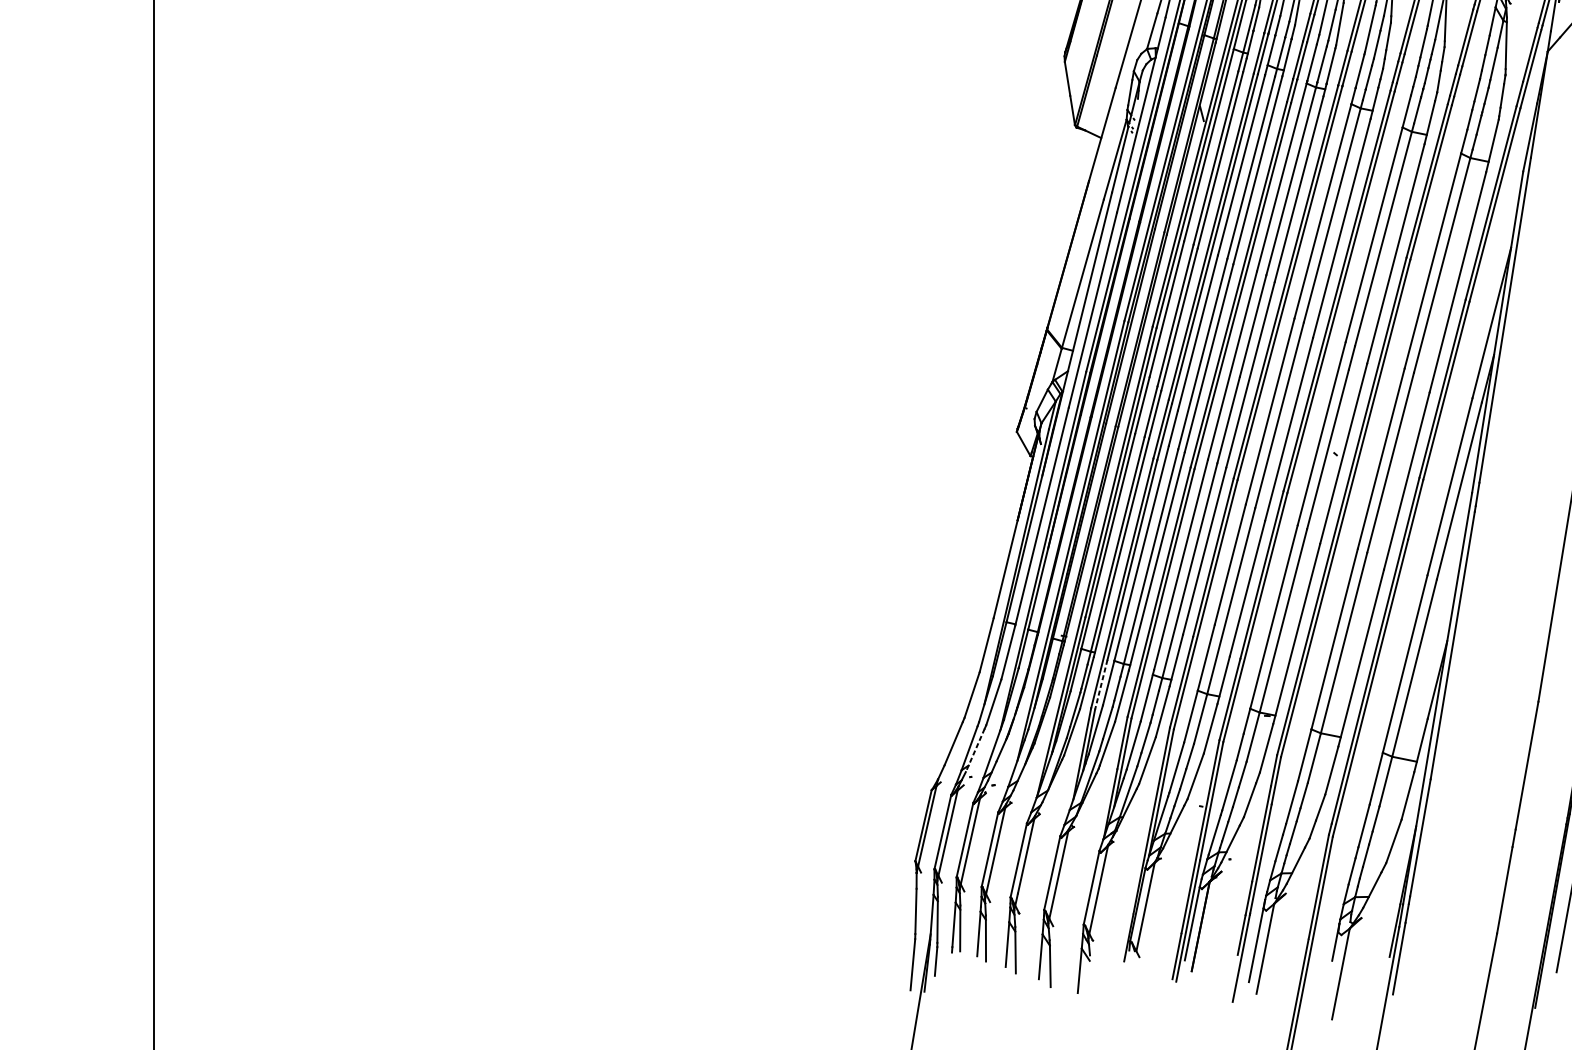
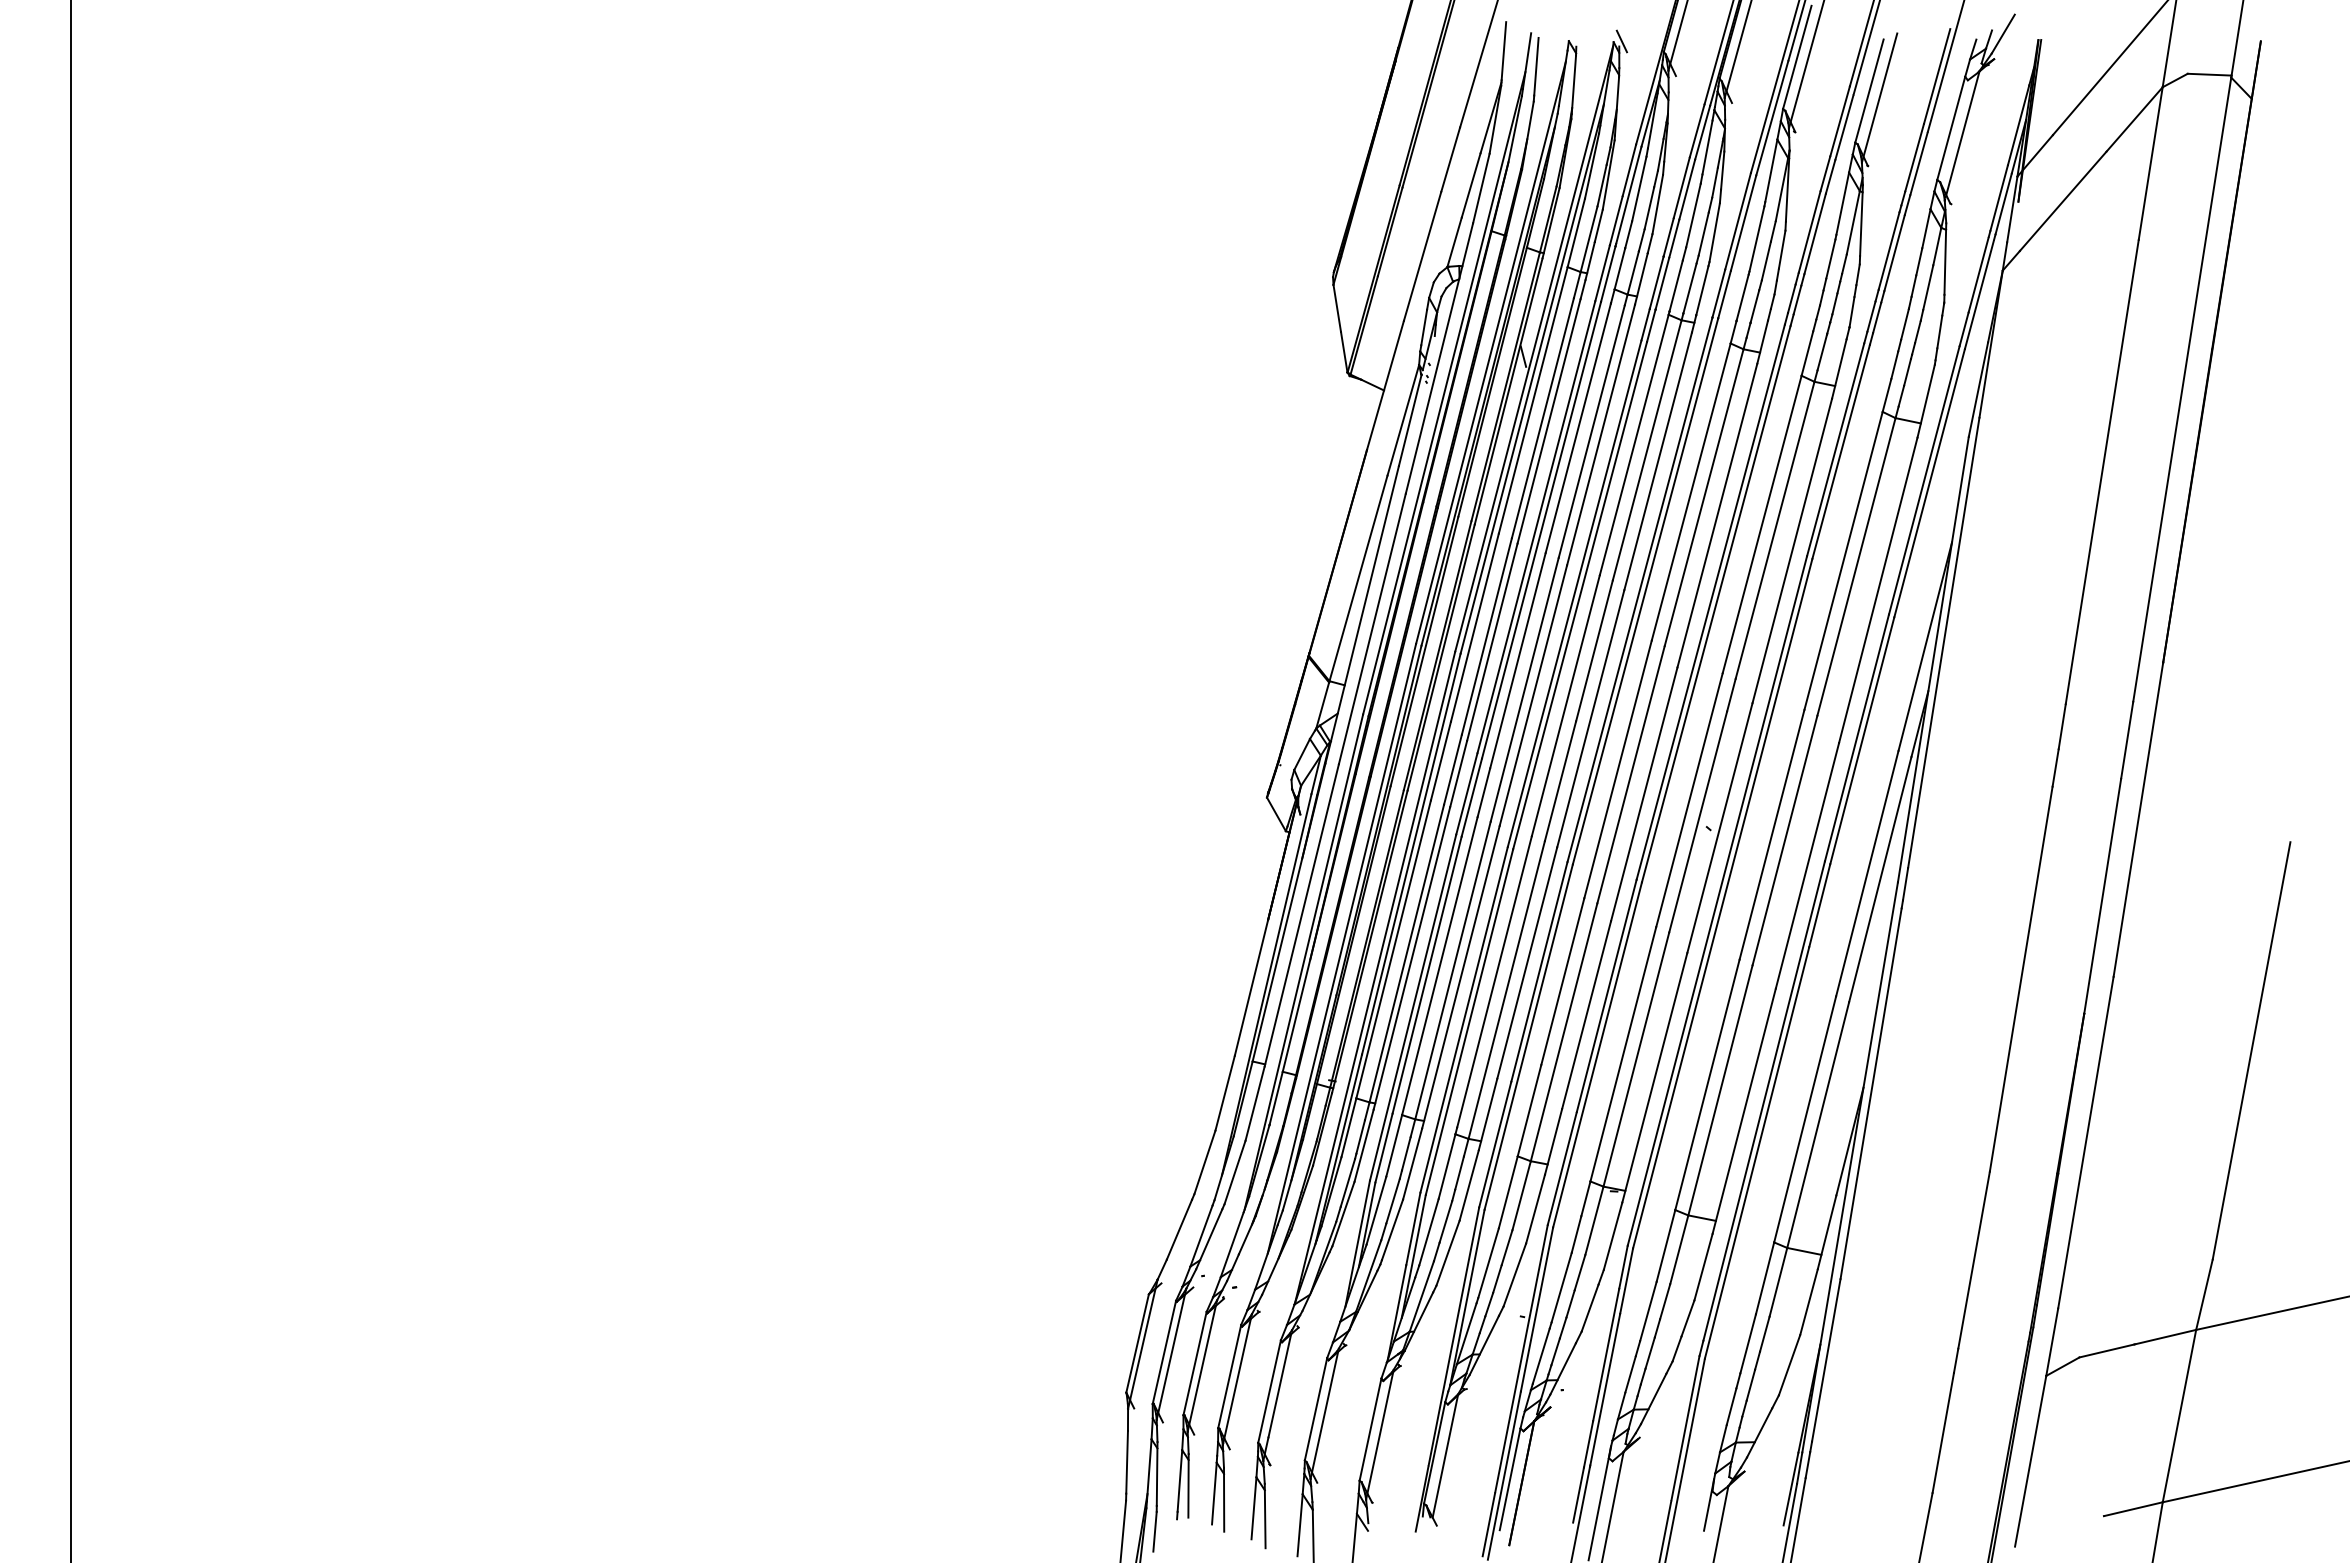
line: (1100, 685) -> (1383, 1148), dashed -> solid
line: (975, 750) -> (1209, 1239), dashed -> solid

